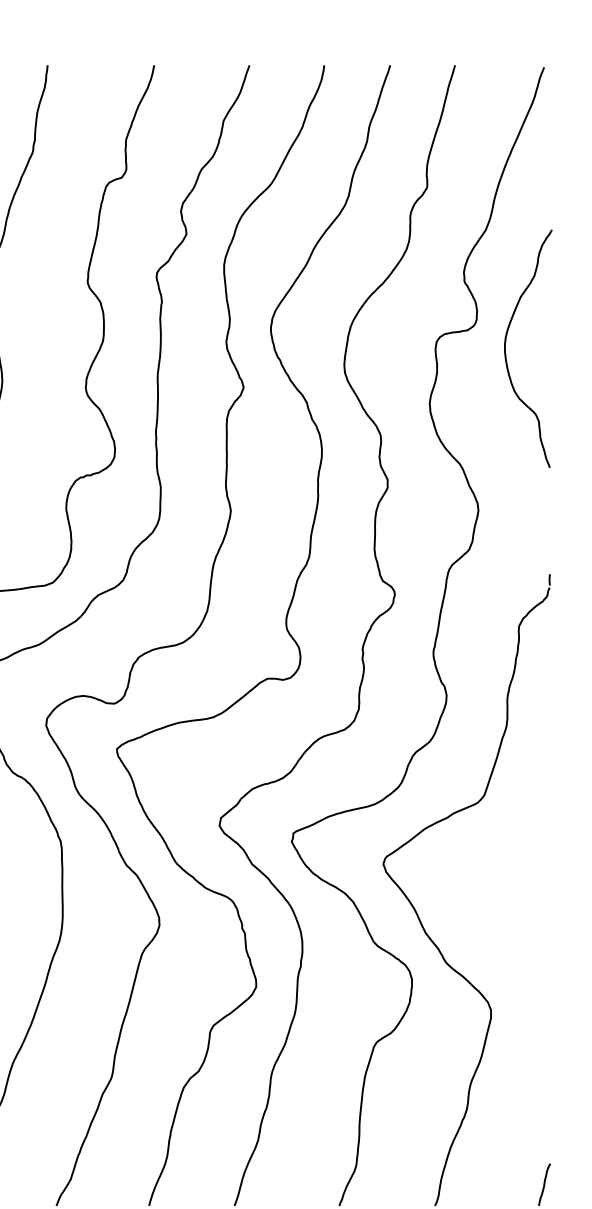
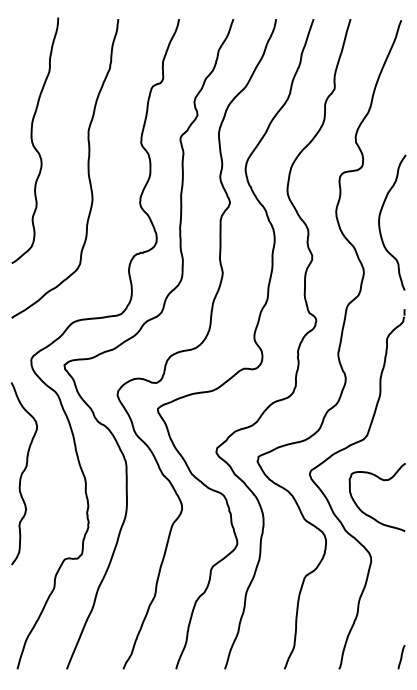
curve: (507, 353) -> (380, 225), moved
curve: (512, 876) -> (383, 481), added

